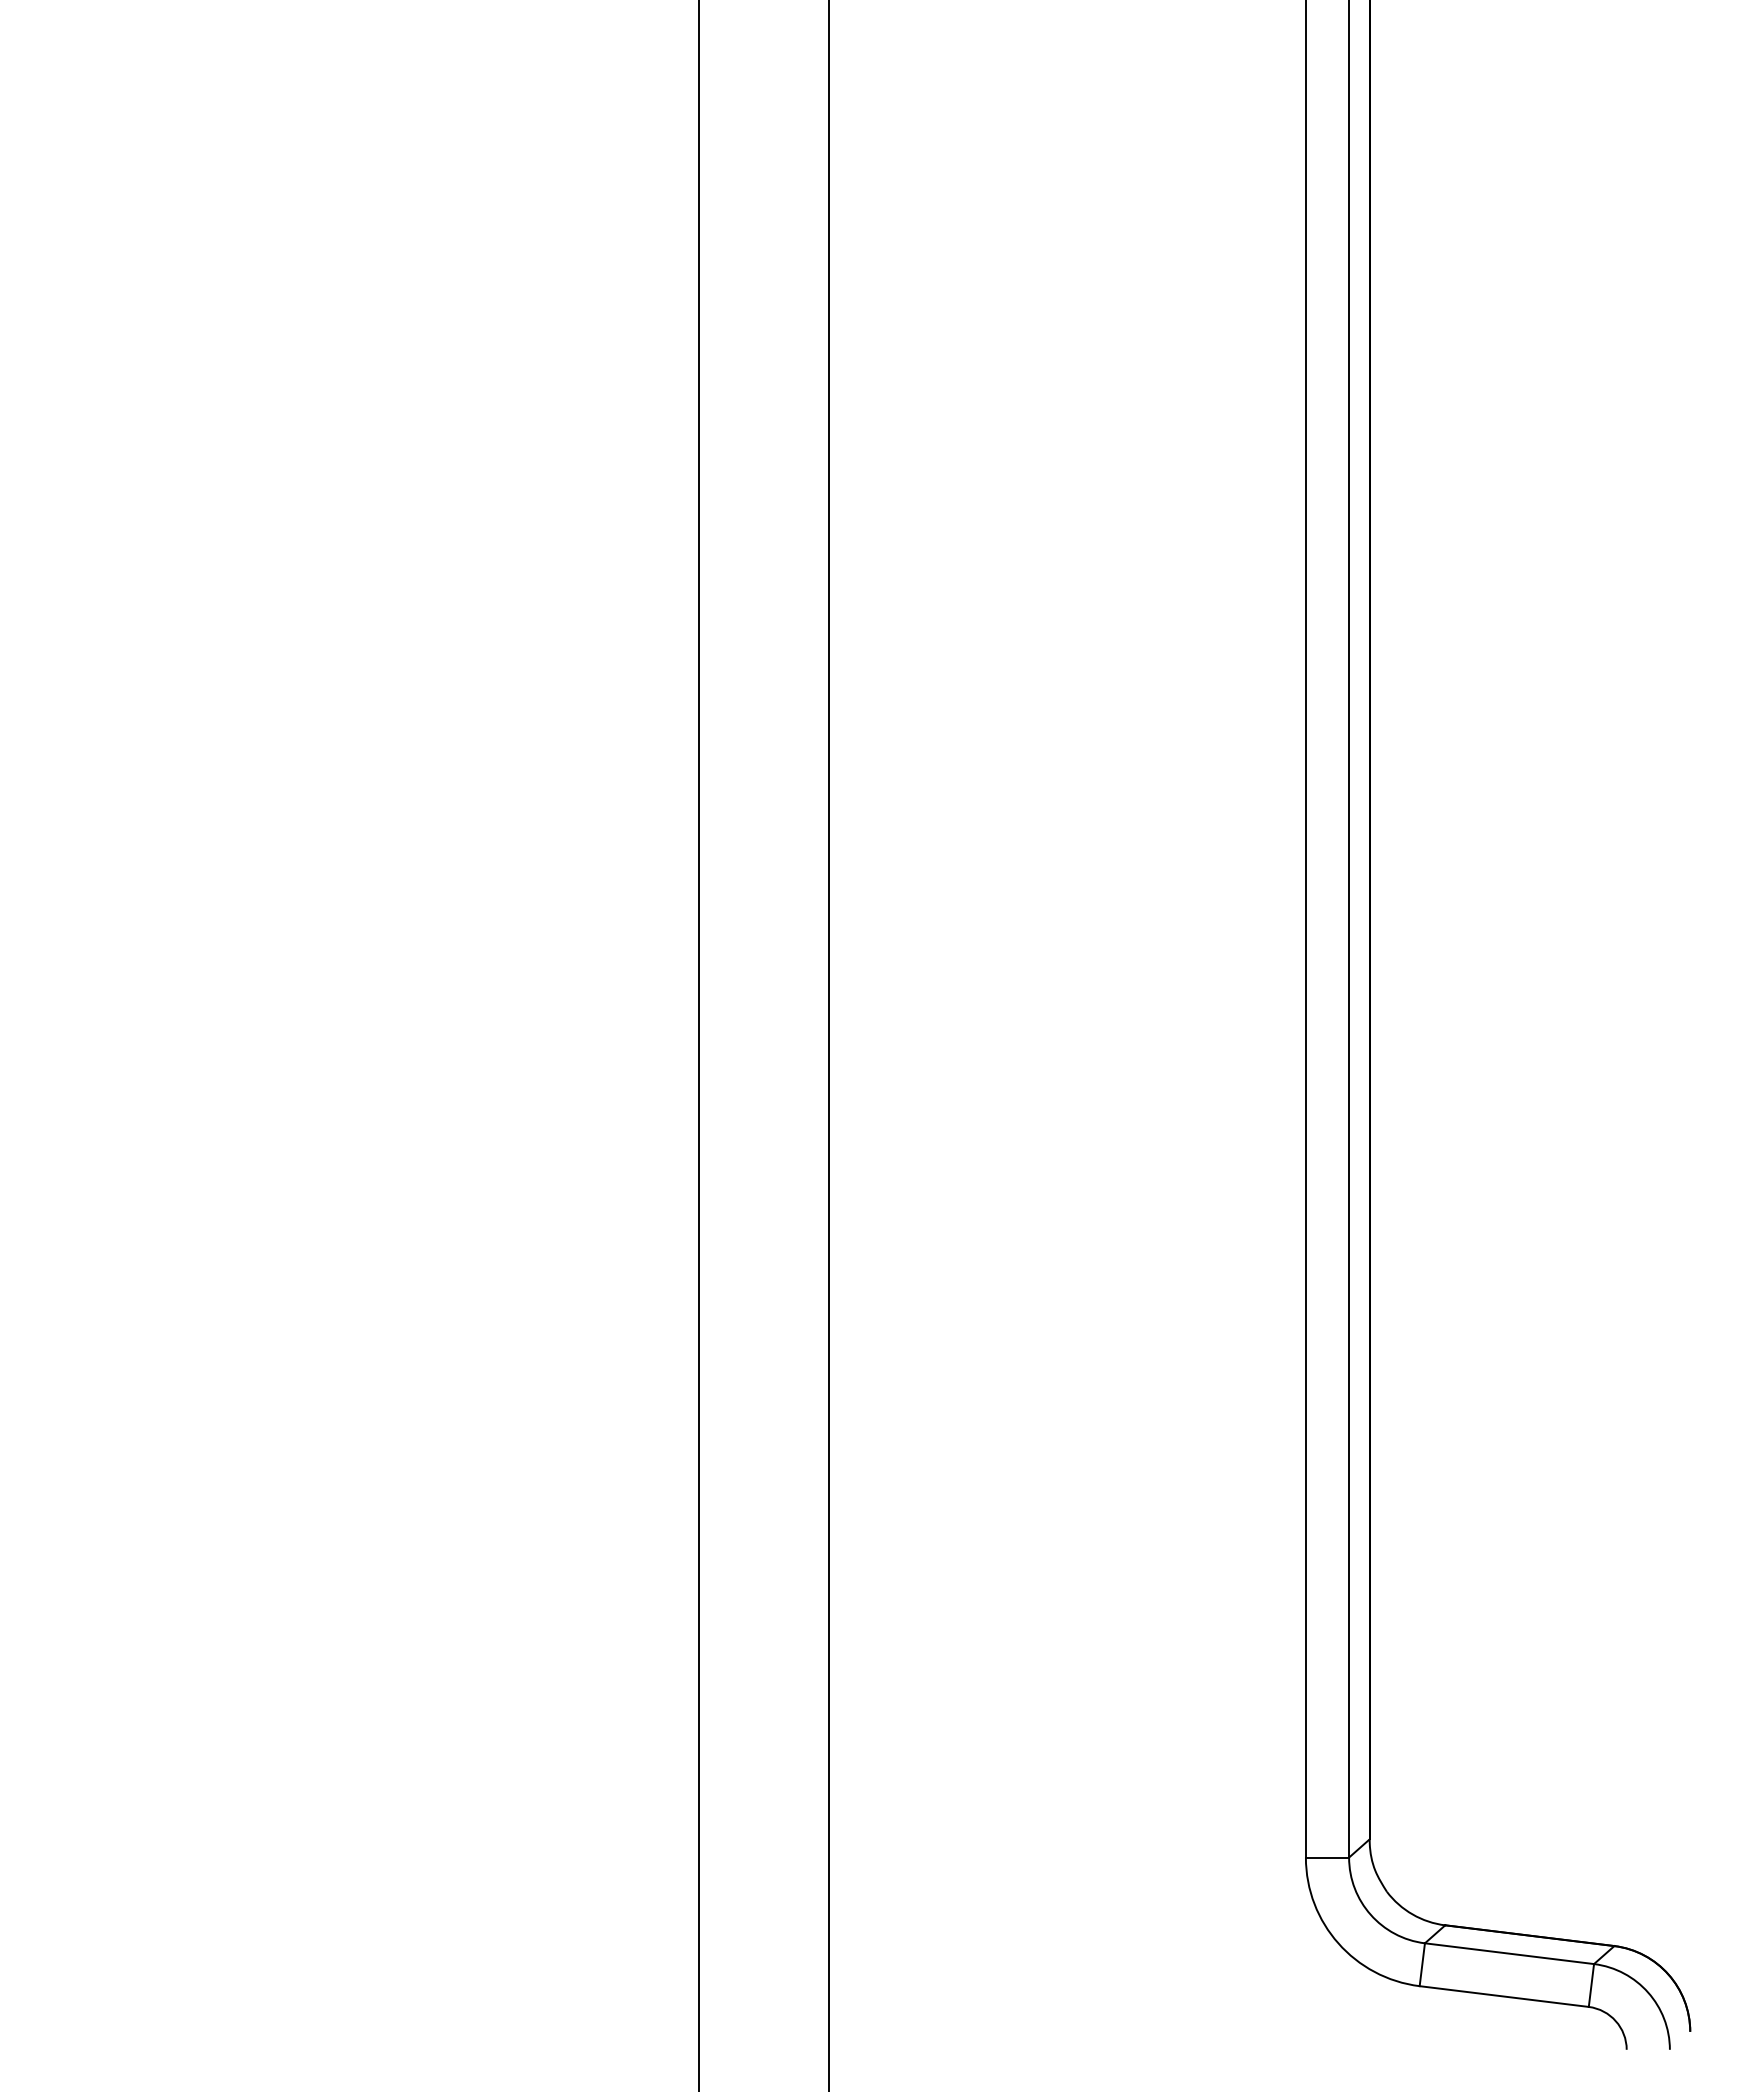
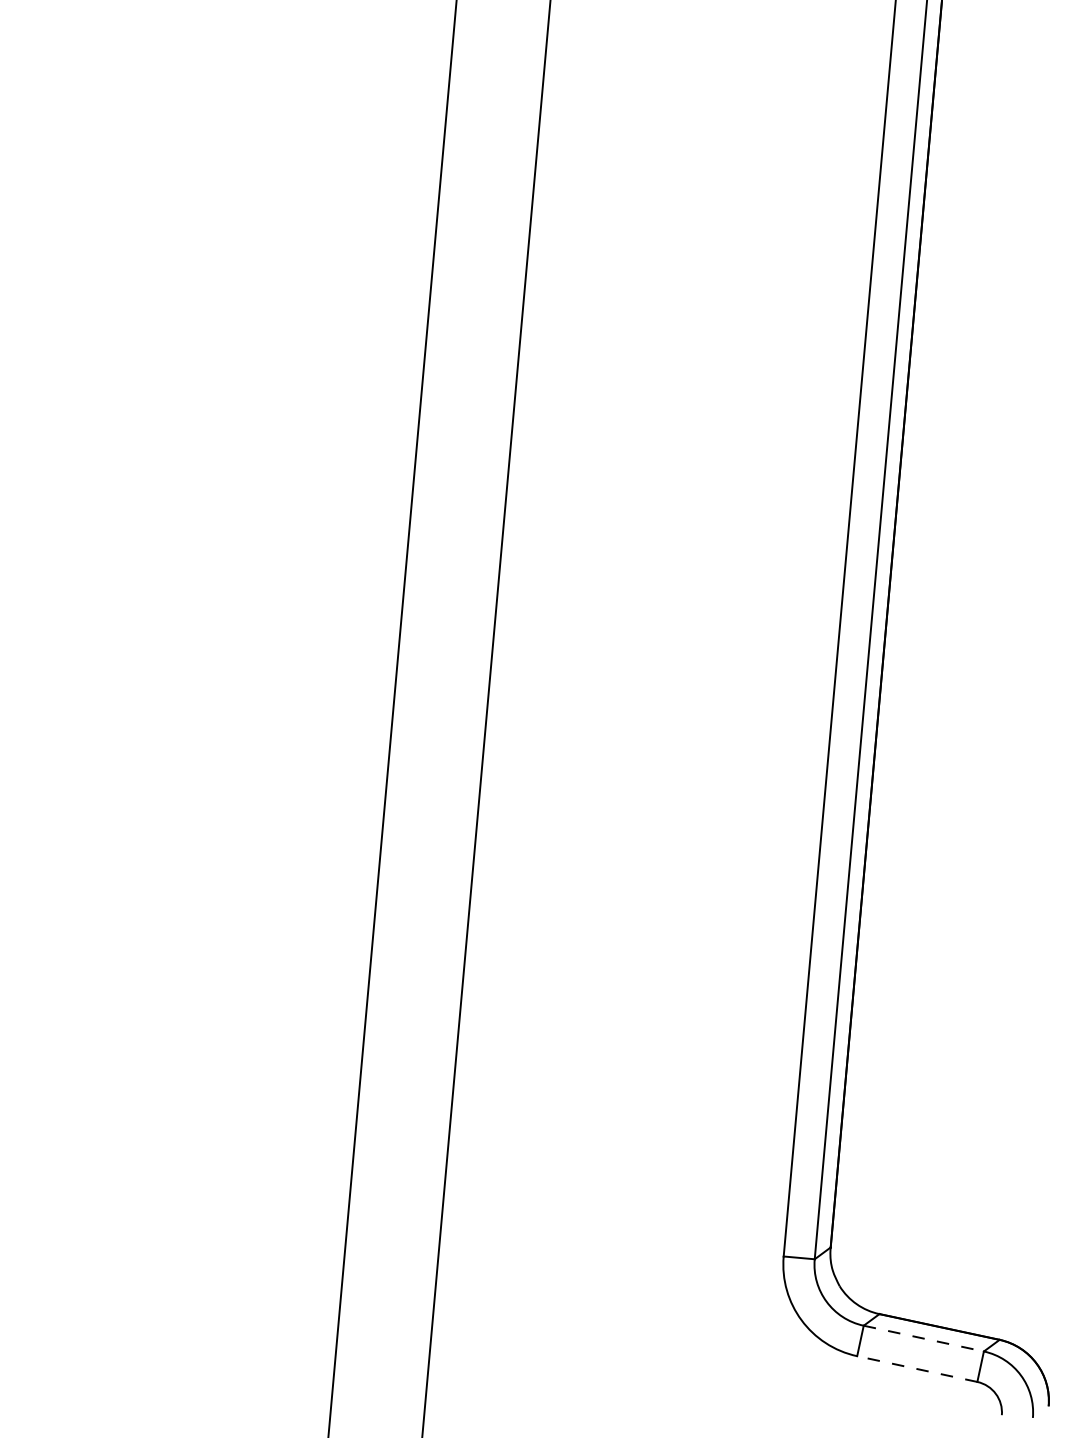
line: (1509, 1953) -> (923, 1338), solid -> dashed
line: (1503, 1996) -> (916, 1368), solid -> dashed

